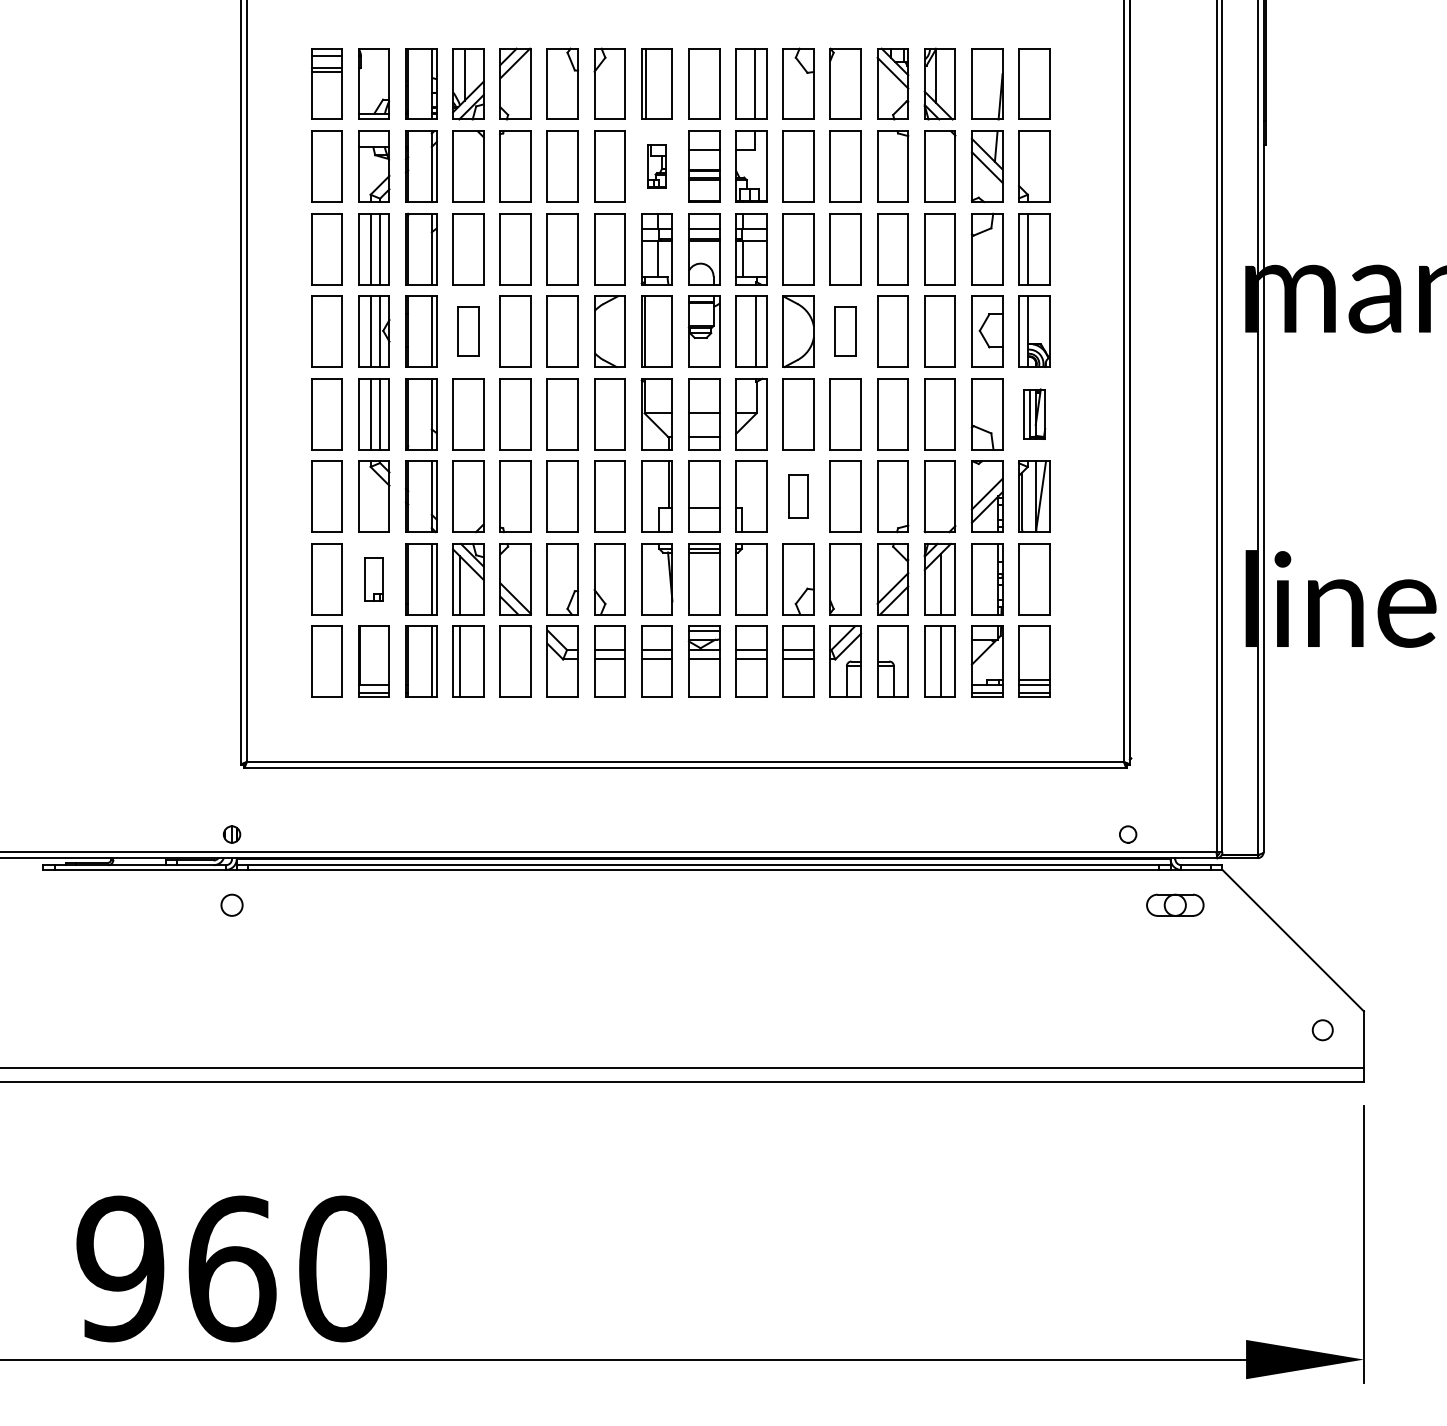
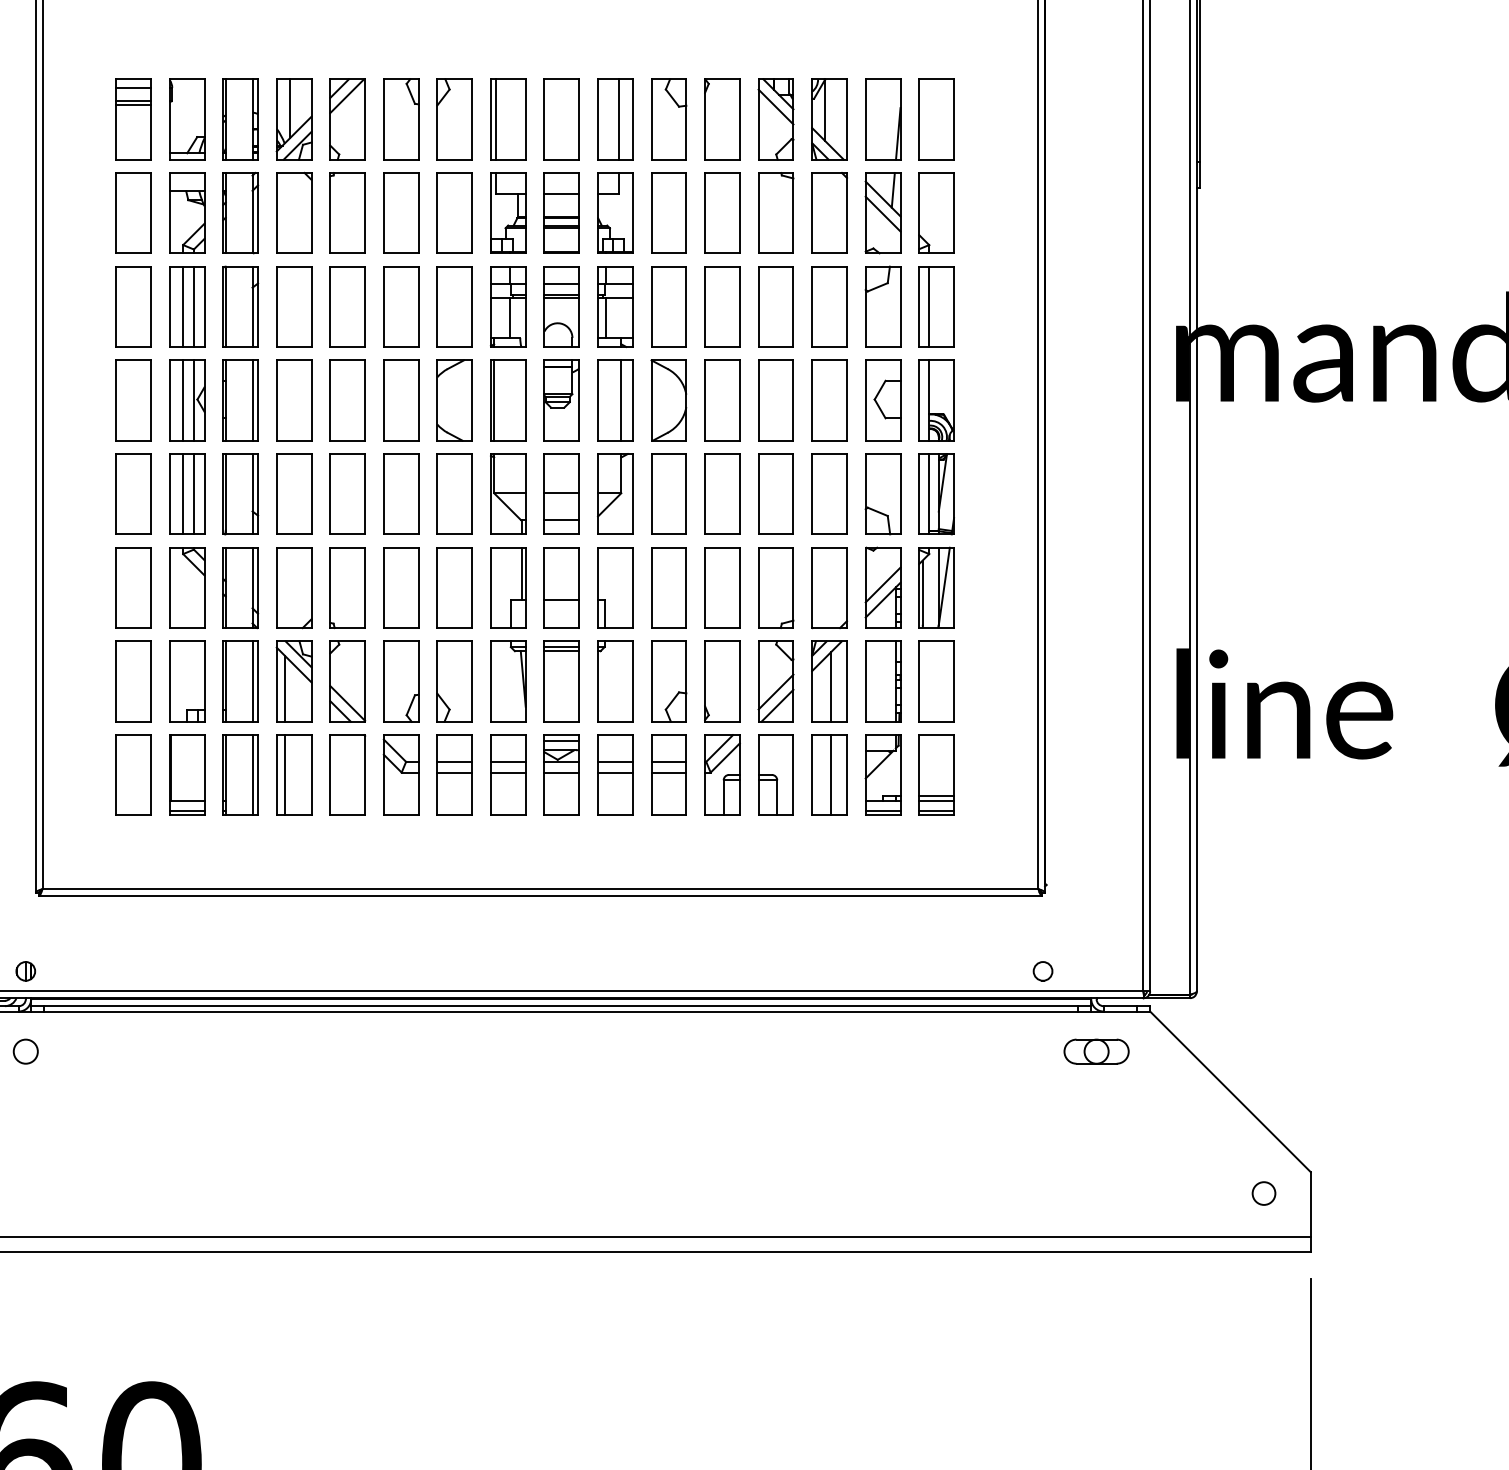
part: (656, 166) -> (507, 213), size x1.67
part: (468, 331) -> (294, 400), size x1.43
part: (845, 331) -> (722, 400), size x1.43
part: (1034, 414) -> (936, 494), size x1.43
part: (798, 496) -> (668, 587), size x1.67
part: (373, 579) -> (186, 681), size x1.67

